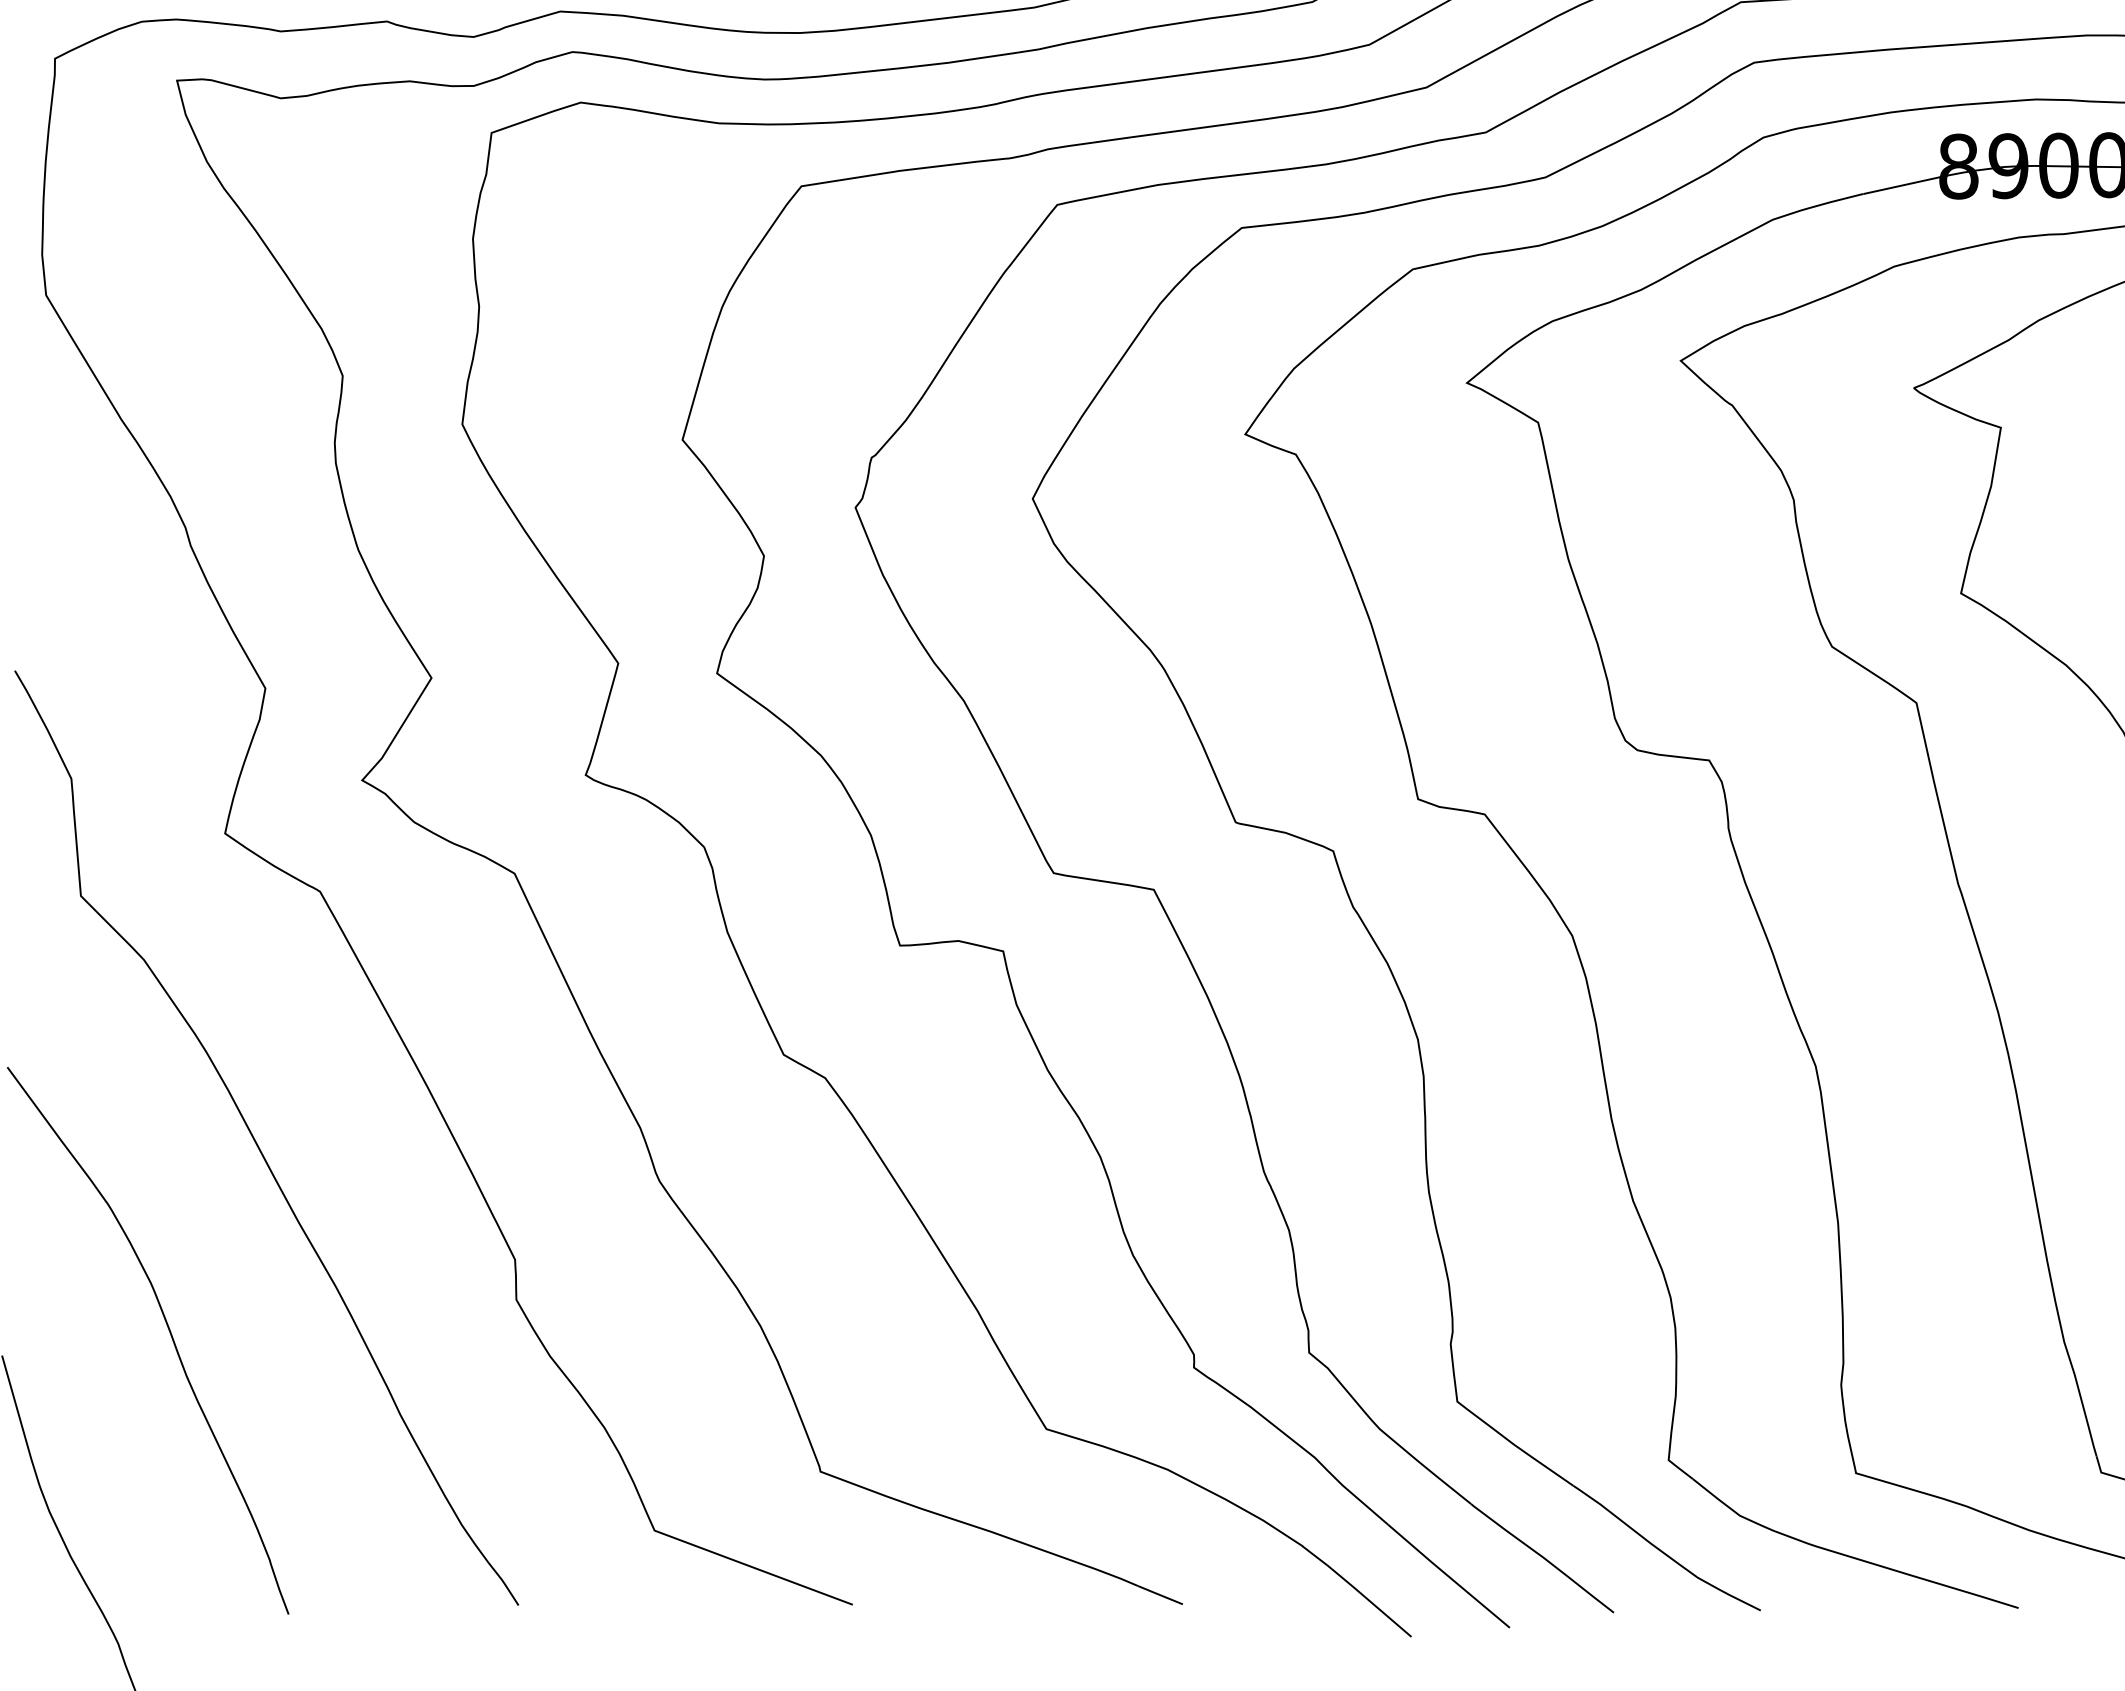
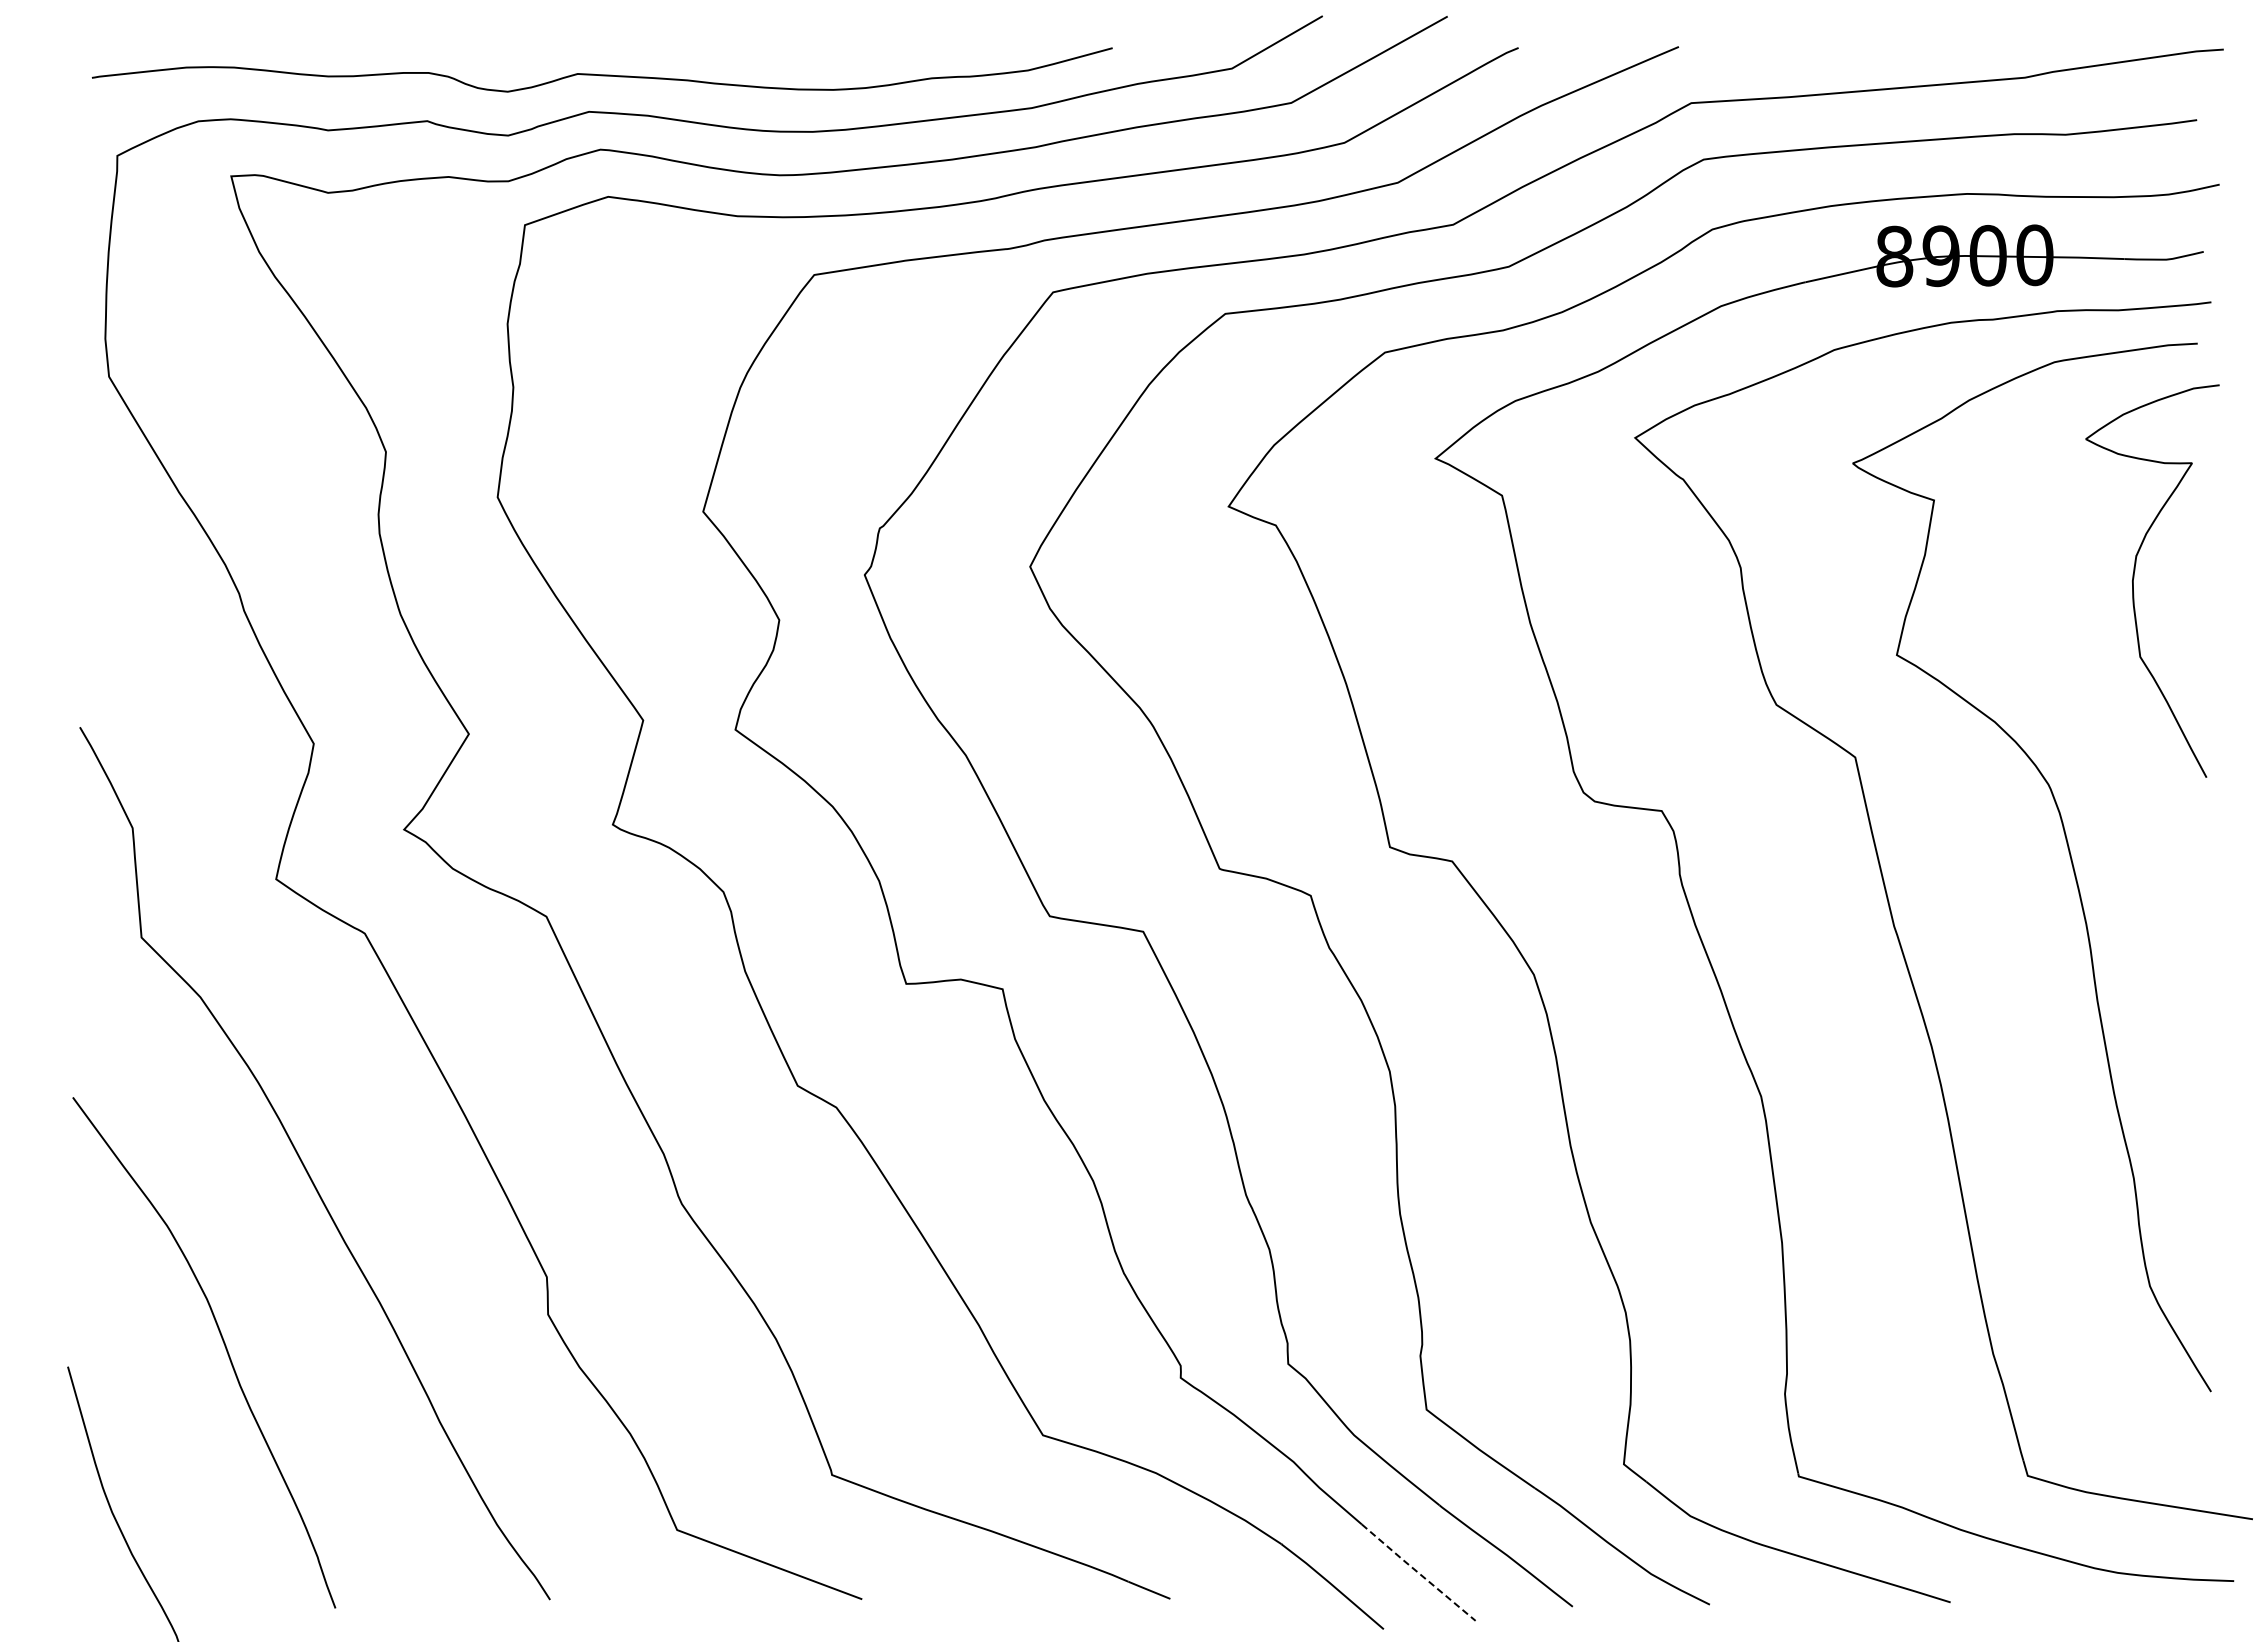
line: (1448, 1576) -> (1418, 1572), solid -> dashed

